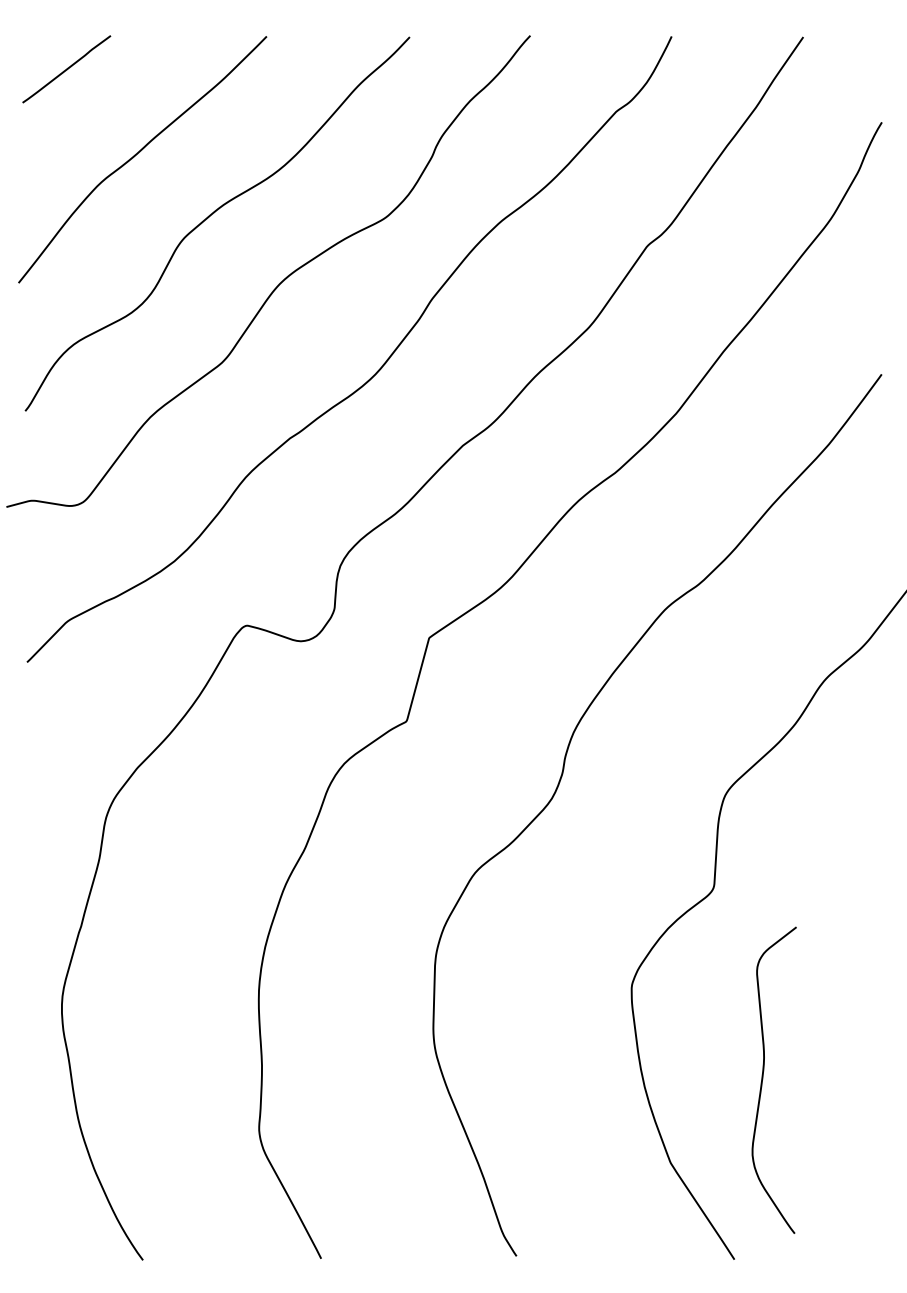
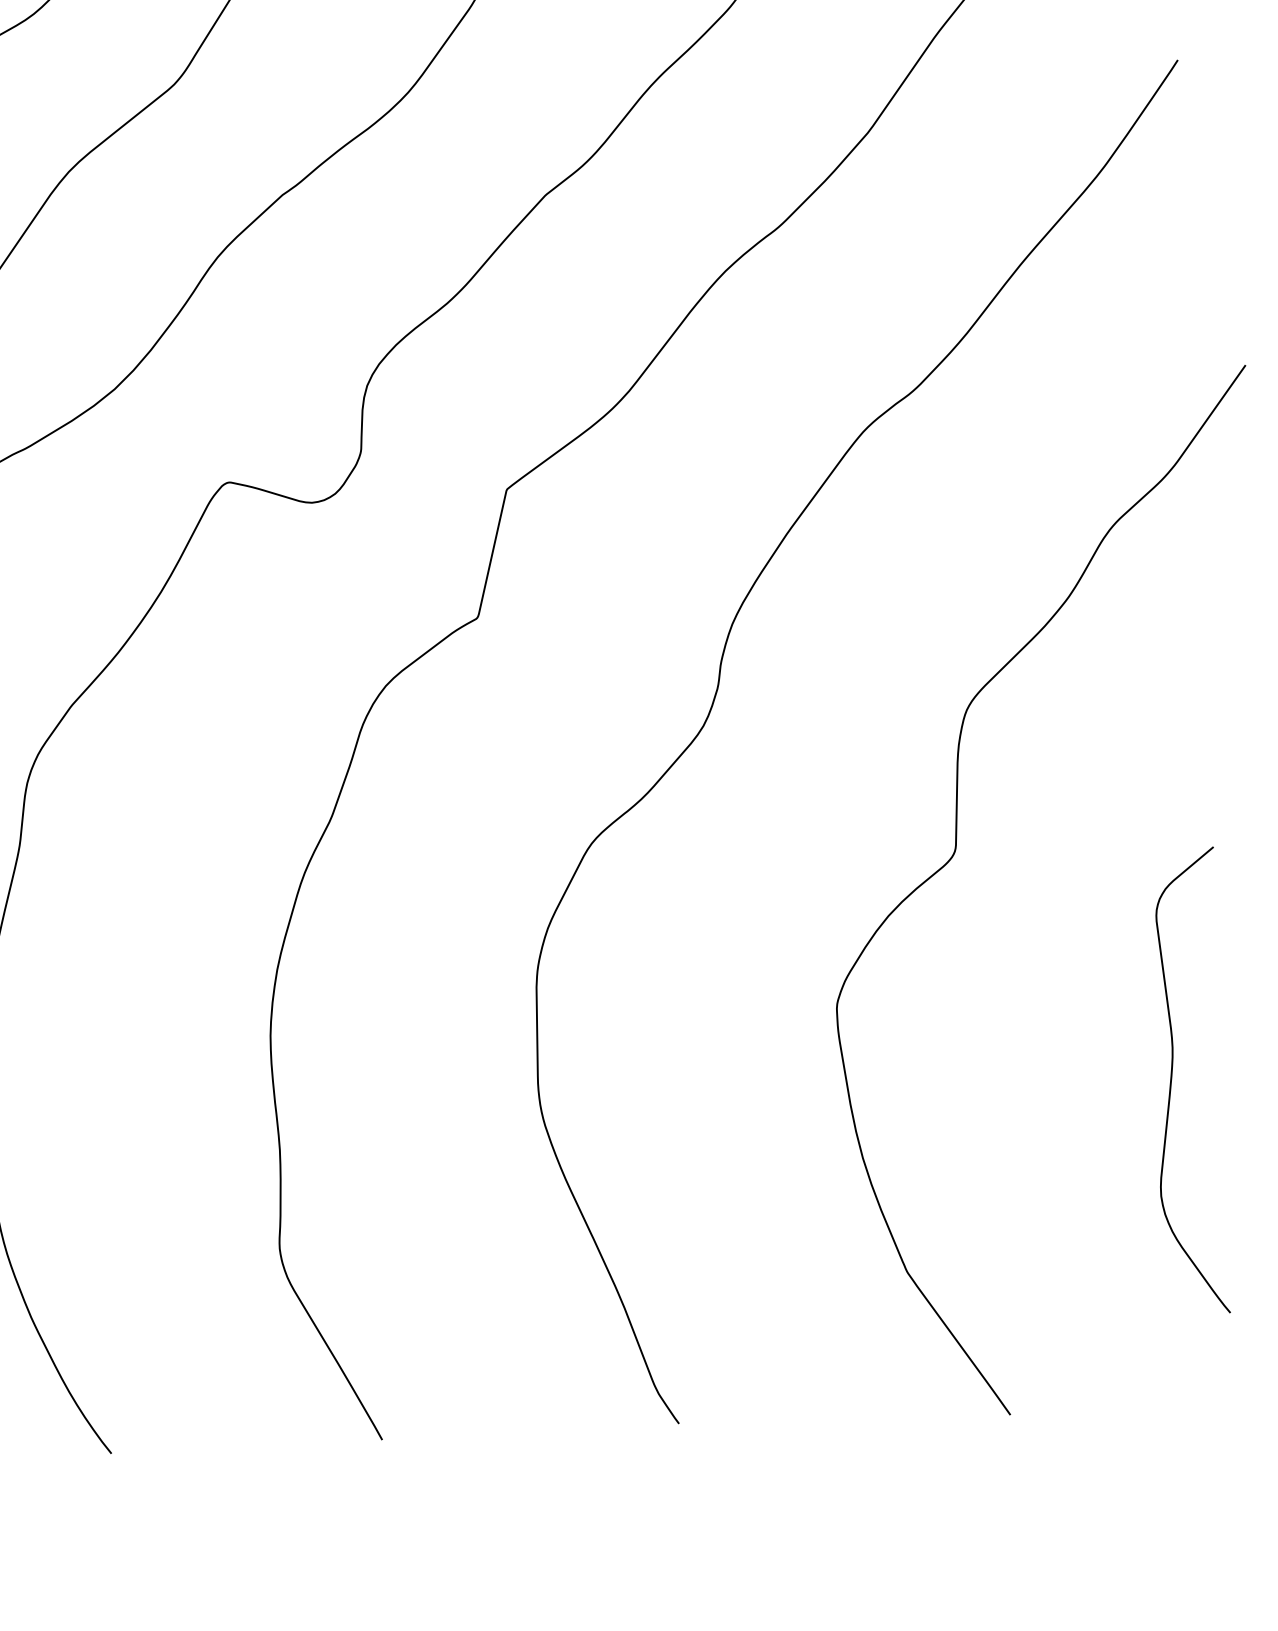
curve: (763, 1079) -> (1173, 1080), moved

